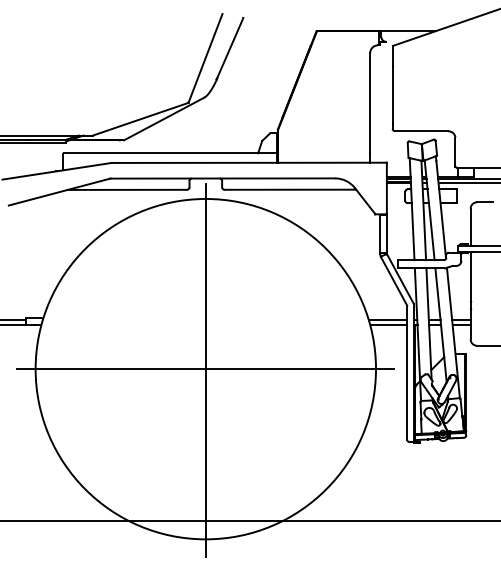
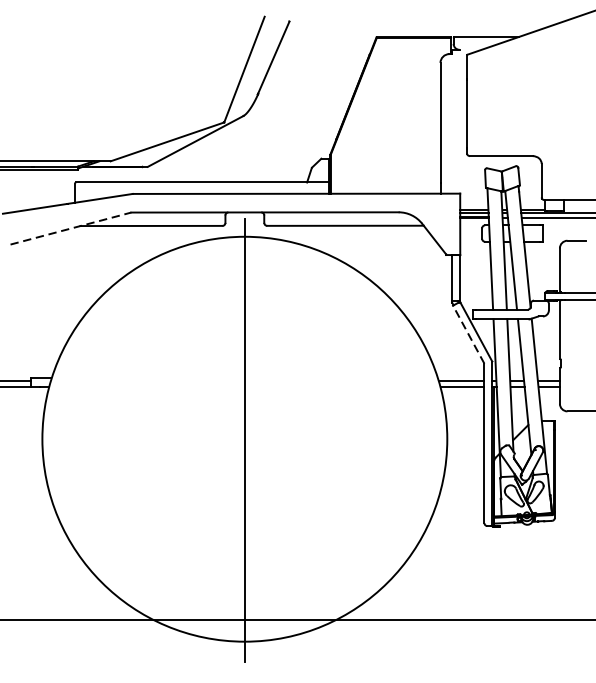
line: (59, 192) -> (70, 229), solid -> dashed
line: (394, 281) -> (469, 334), solid -> dashed
line: (205, 369) -> (244, 439), removed

